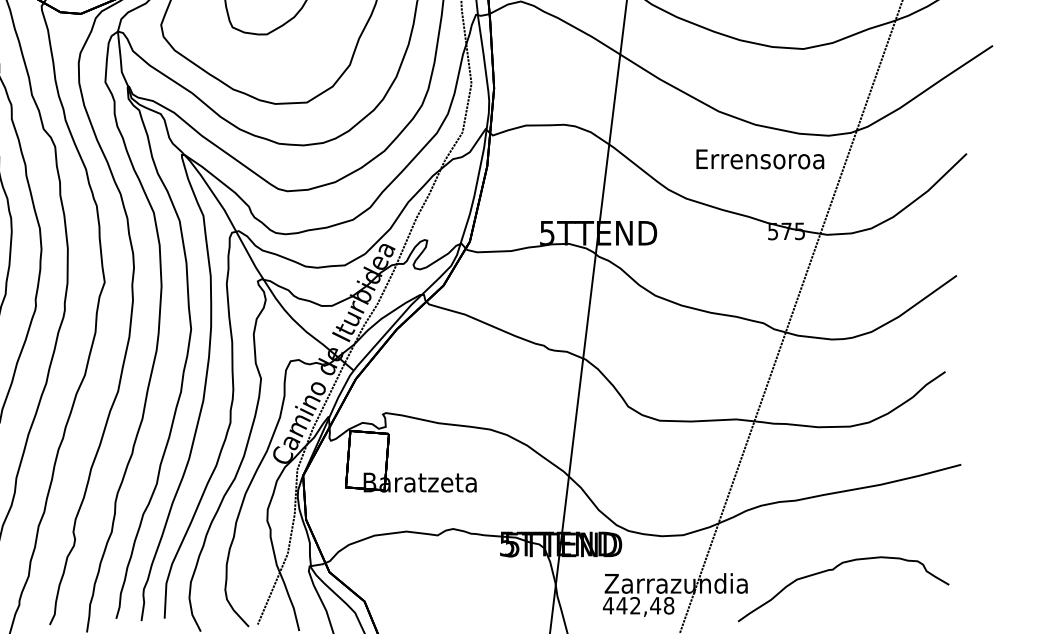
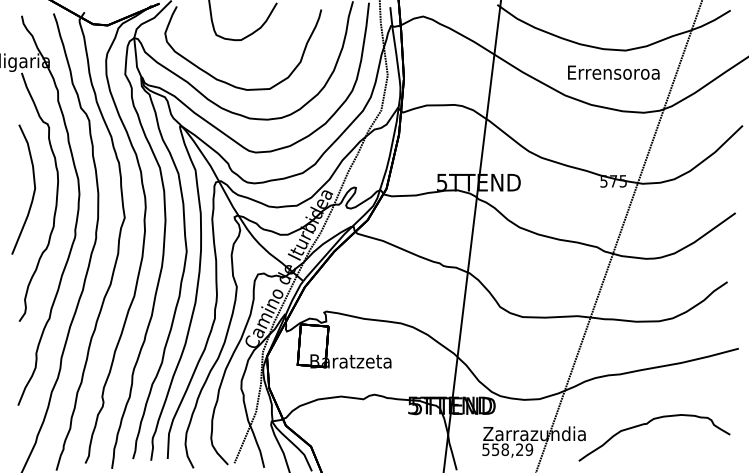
text: (759, 159) -> (613, 72), moved
text: (638, 605) -> (507, 449), 442,48 -> 558,29

